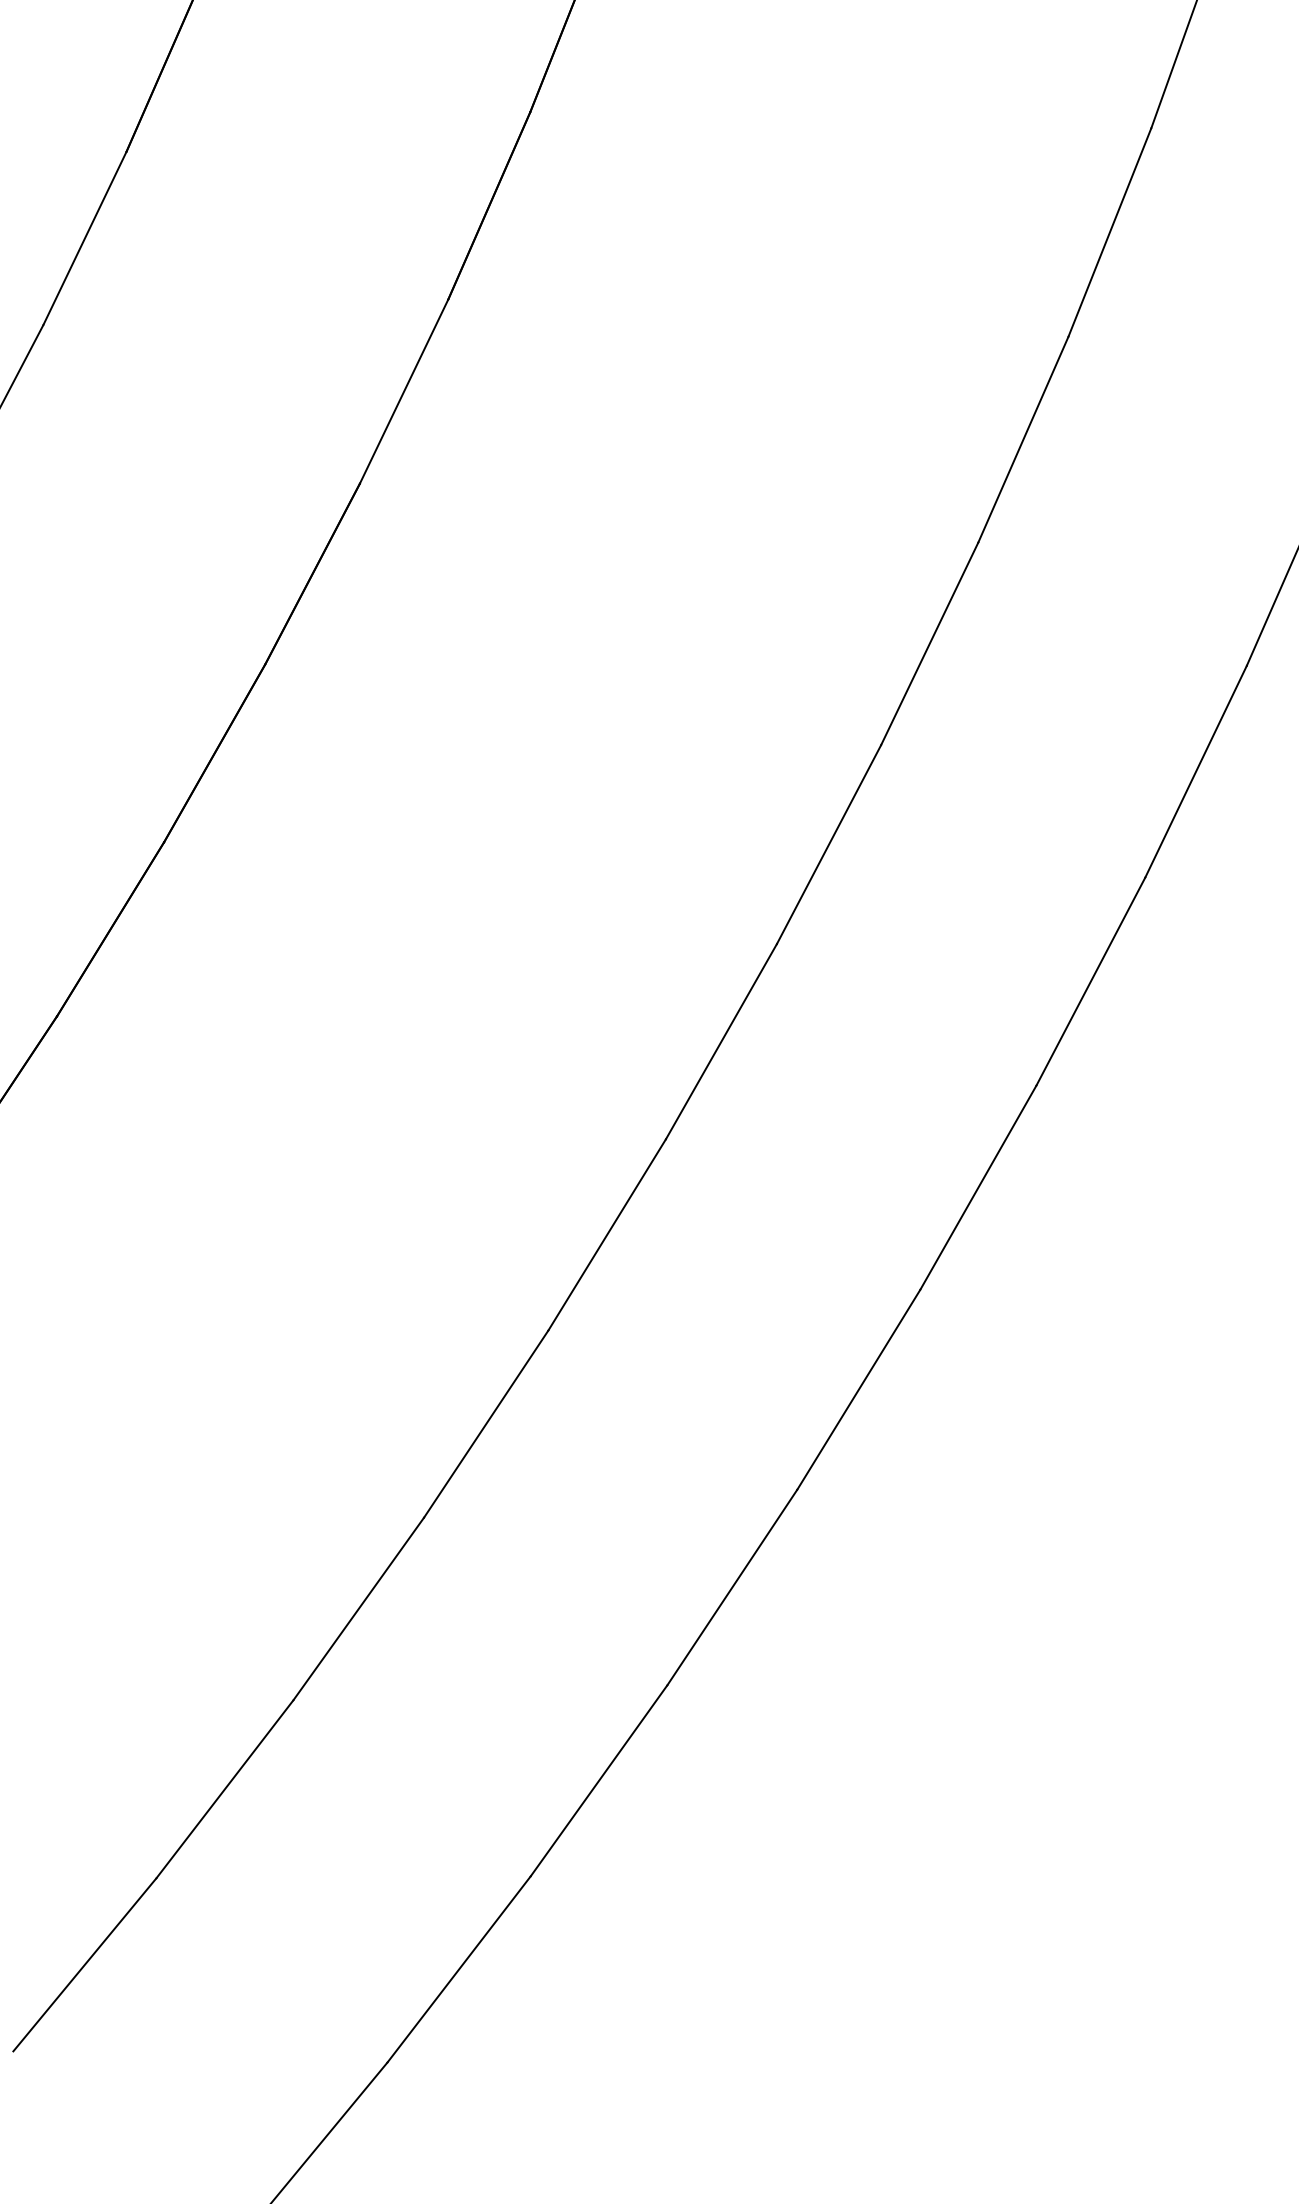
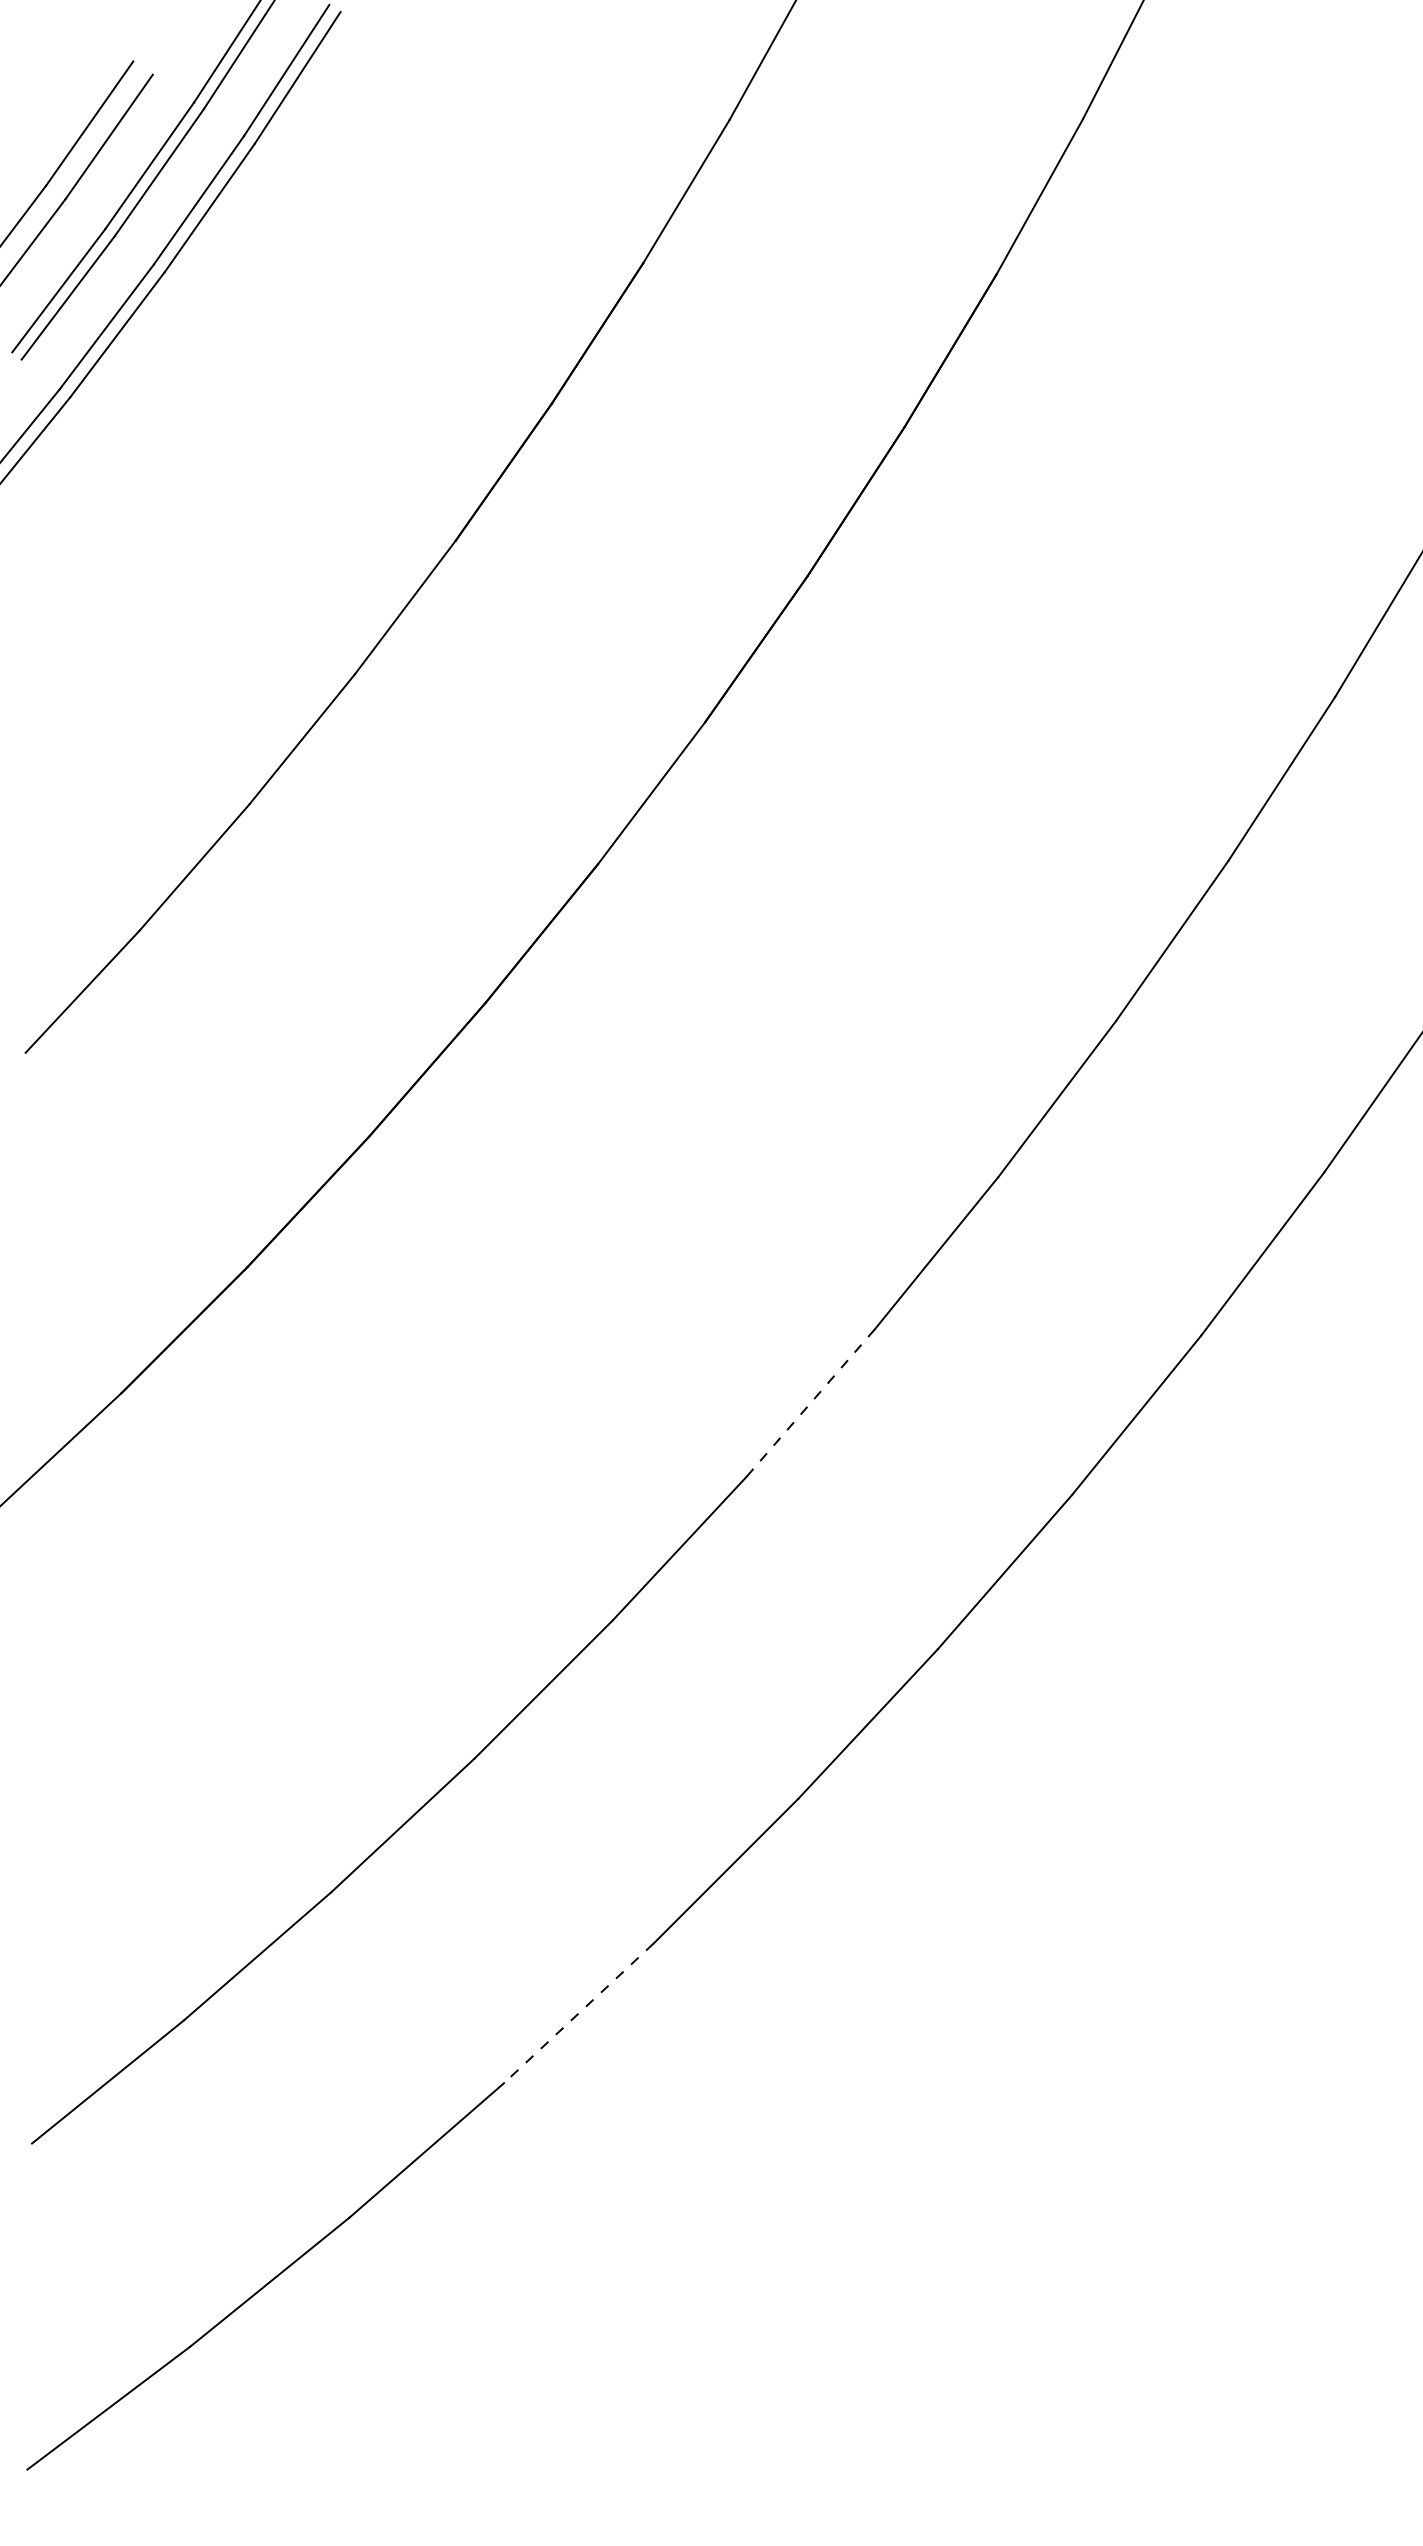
line: (721, 1042) -> (810, 1403), solid -> dashed
line: (598, 1781) -> (578, 2013), solid -> dashed

